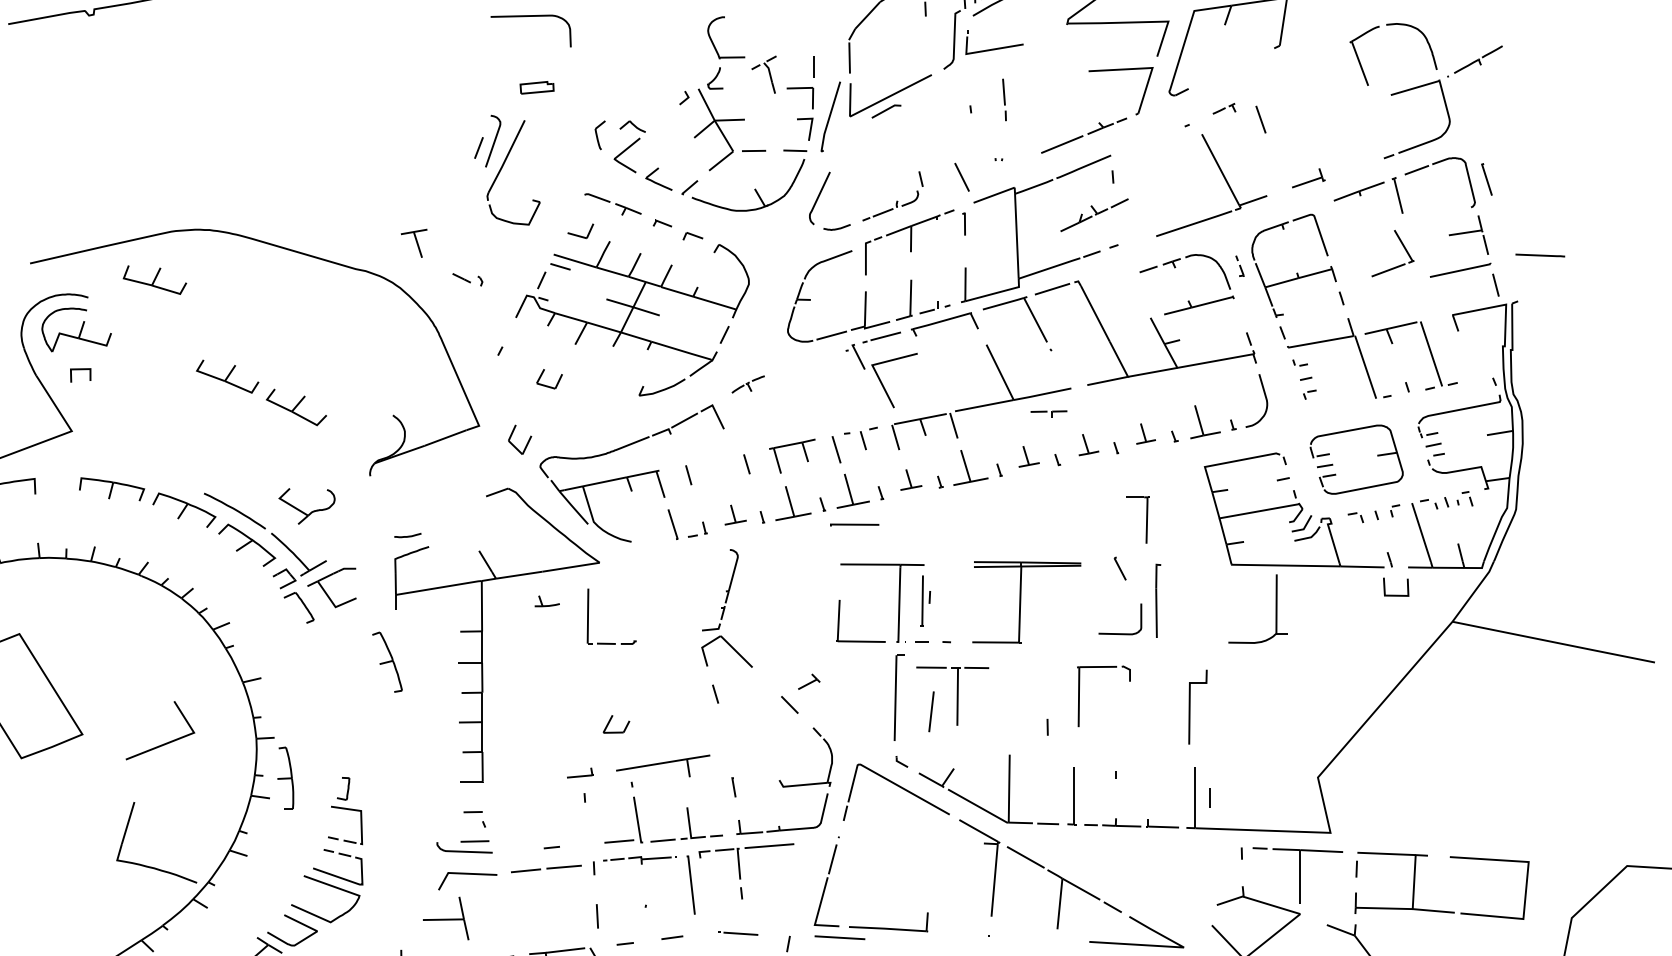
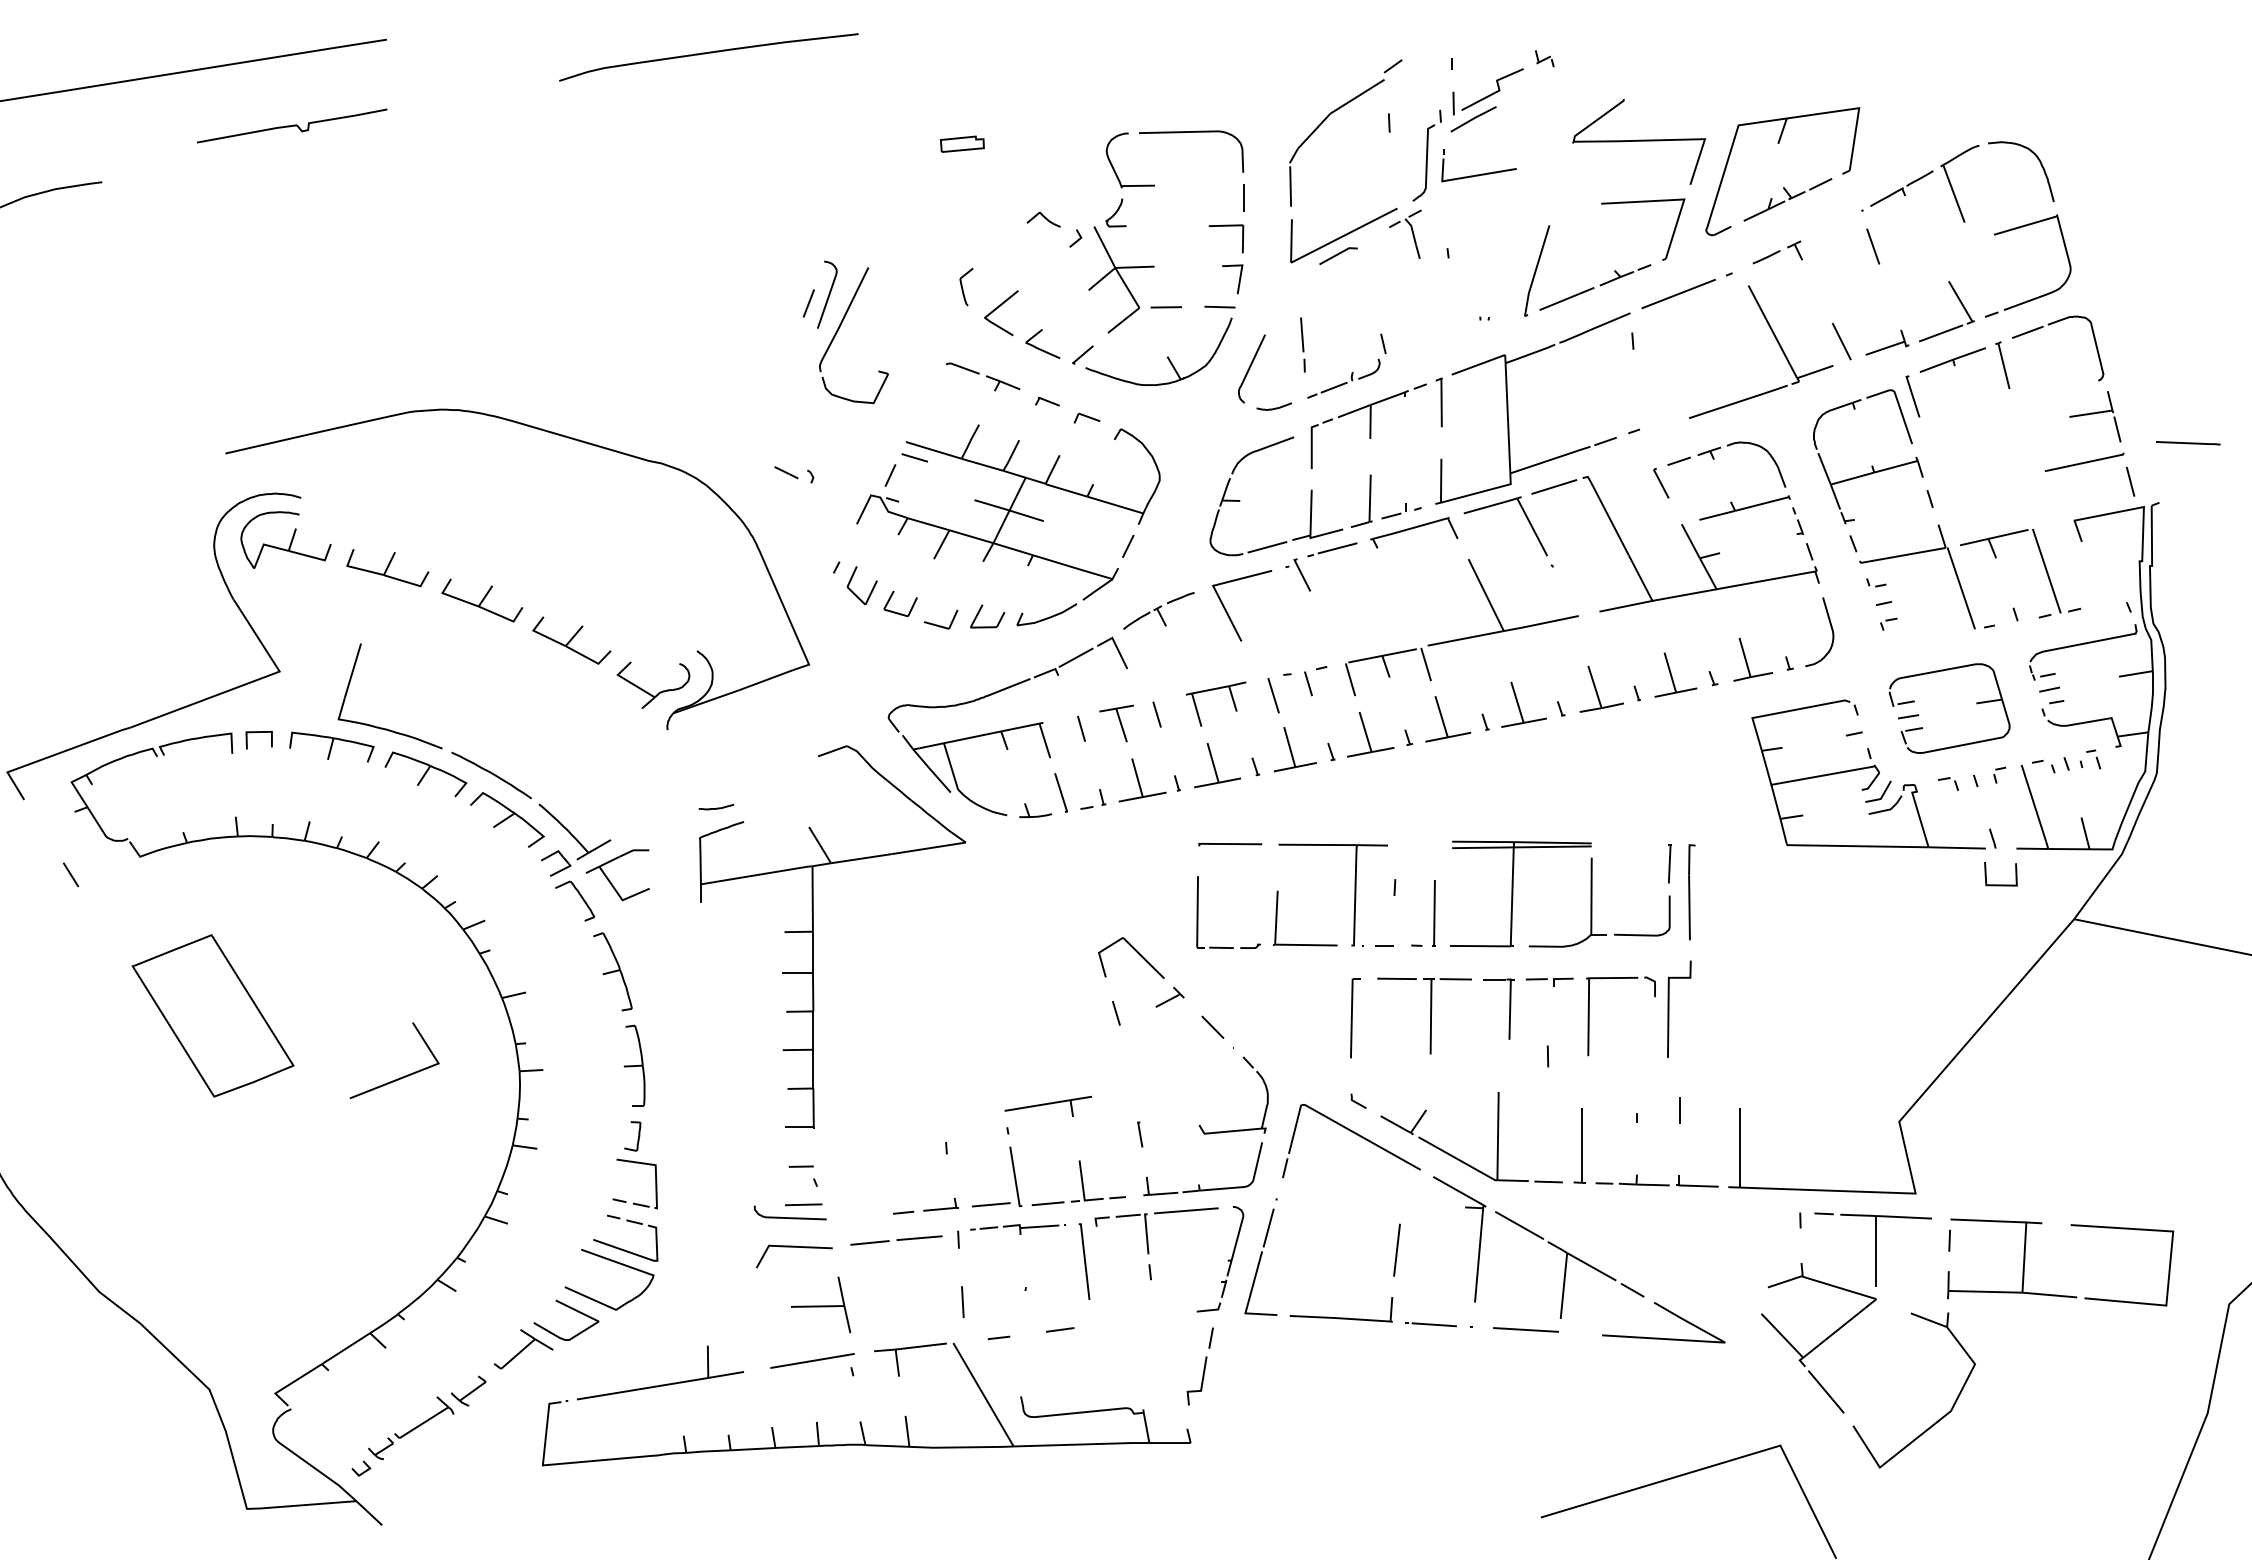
curve: (531, 16) -> (1191, 132), moved
part: (1475, 61) -> (1897, 190), moved
part: (768, 72) -> (1411, 231), moved
part: (537, 87) -> (962, 143), moved
line: (1004, 99) -> (1302, 344), moved
part: (1224, 108) -> (1777, 252), size x1.67
line: (830, 116) -> (1536, 270), moved
line: (1261, 119) -> (1873, 246), moved
part: (632, 126) -> (1043, 219), moved
line: (1148, 140) -> (1678, 293), added
line: (961, 177) -> (1841, 341), moved
line: (1486, 179) -> (1912, 396), moved
part: (1094, 214) -> (1787, 199), moved
part: (963, 224) -> (1438, 402), size x1.67
part: (581, 231) -> (941, 619), moved
part: (414, 243) -> (1116, 723), moved
part: (1403, 247) -> (1960, 303), moved
part: (1239, 265) -> (1797, 520), moved
part: (154, 280) -> (387, 568), moved
line: (80, 369) -> (258, 732), moved
part: (747, 384) -> (1158, 610), size x1.67
line: (884, 386) -> (1228, 613), moved
part: (1048, 413) -> (1549, 981), moved
part: (1145, 433) -> (1675, 674), size x1.67
part: (514, 445) -> (854, 592), moved
part: (1088, 445) -> (1601, 689), size x1.67
part: (1028, 456) -> (1523, 704), size x1.67
part: (911, 479) -> (1370, 734), size x1.67
part: (302, 511) -> (647, 691), moved
part: (735, 515) -> (1142, 780), size x1.67
part: (1146, 519) -> (1509, 1008), moved
line: (854, 525) -> (1230, 844), moved
part: (1120, 568) -> (1661, 483), moved
line: (1141, 578) -> (1669, 863), added
part: (725, 591) -> (1227, 1260), moved
part: (547, 601) -> (1035, 810), moved
line: (921, 601) -> (1433, 913), moved
part: (1275, 608) -> (1590, 902), moved
part: (588, 616) -> (1198, 912), moved
part: (387, 661) -> (612, 971), moved
part: (808, 681) -> (1169, 996), moved
part: (899, 698) -> (1355, 1018), size x0.71
line: (1190, 706) -> (1669, 1008), moved
line: (931, 711) -> (1396, 1249), moved
part: (610, 721) -> (979, 613), moved
part: (663, 765) -> (1048, 1105), size x0.71
part: (580, 772) -> (940, 1204), moved
part: (285, 778) -> (634, 1065), moved
line: (1209, 798) -> (1679, 1110), moved
part: (150, 866) -> (382, 727), moved
part: (446, 918) -> (821, 1304), moved
line: (737, 933) -> (1430, 1324), moved
line: (839, 937) -> (1525, 1329), moved

